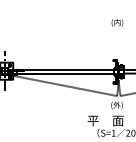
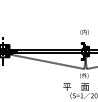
text: (117, 21) -> (84, 31), moved

